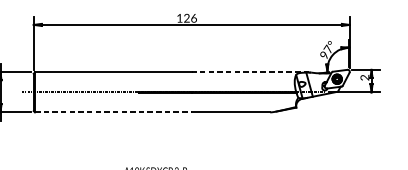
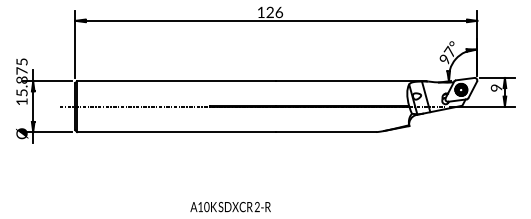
line: (250, 72) -> (351, 81), dashed -> solid
text: (365, 77) -> (497, 87), 2 -> 9
line: (113, 112) -> (176, 132), dashed -> solid

